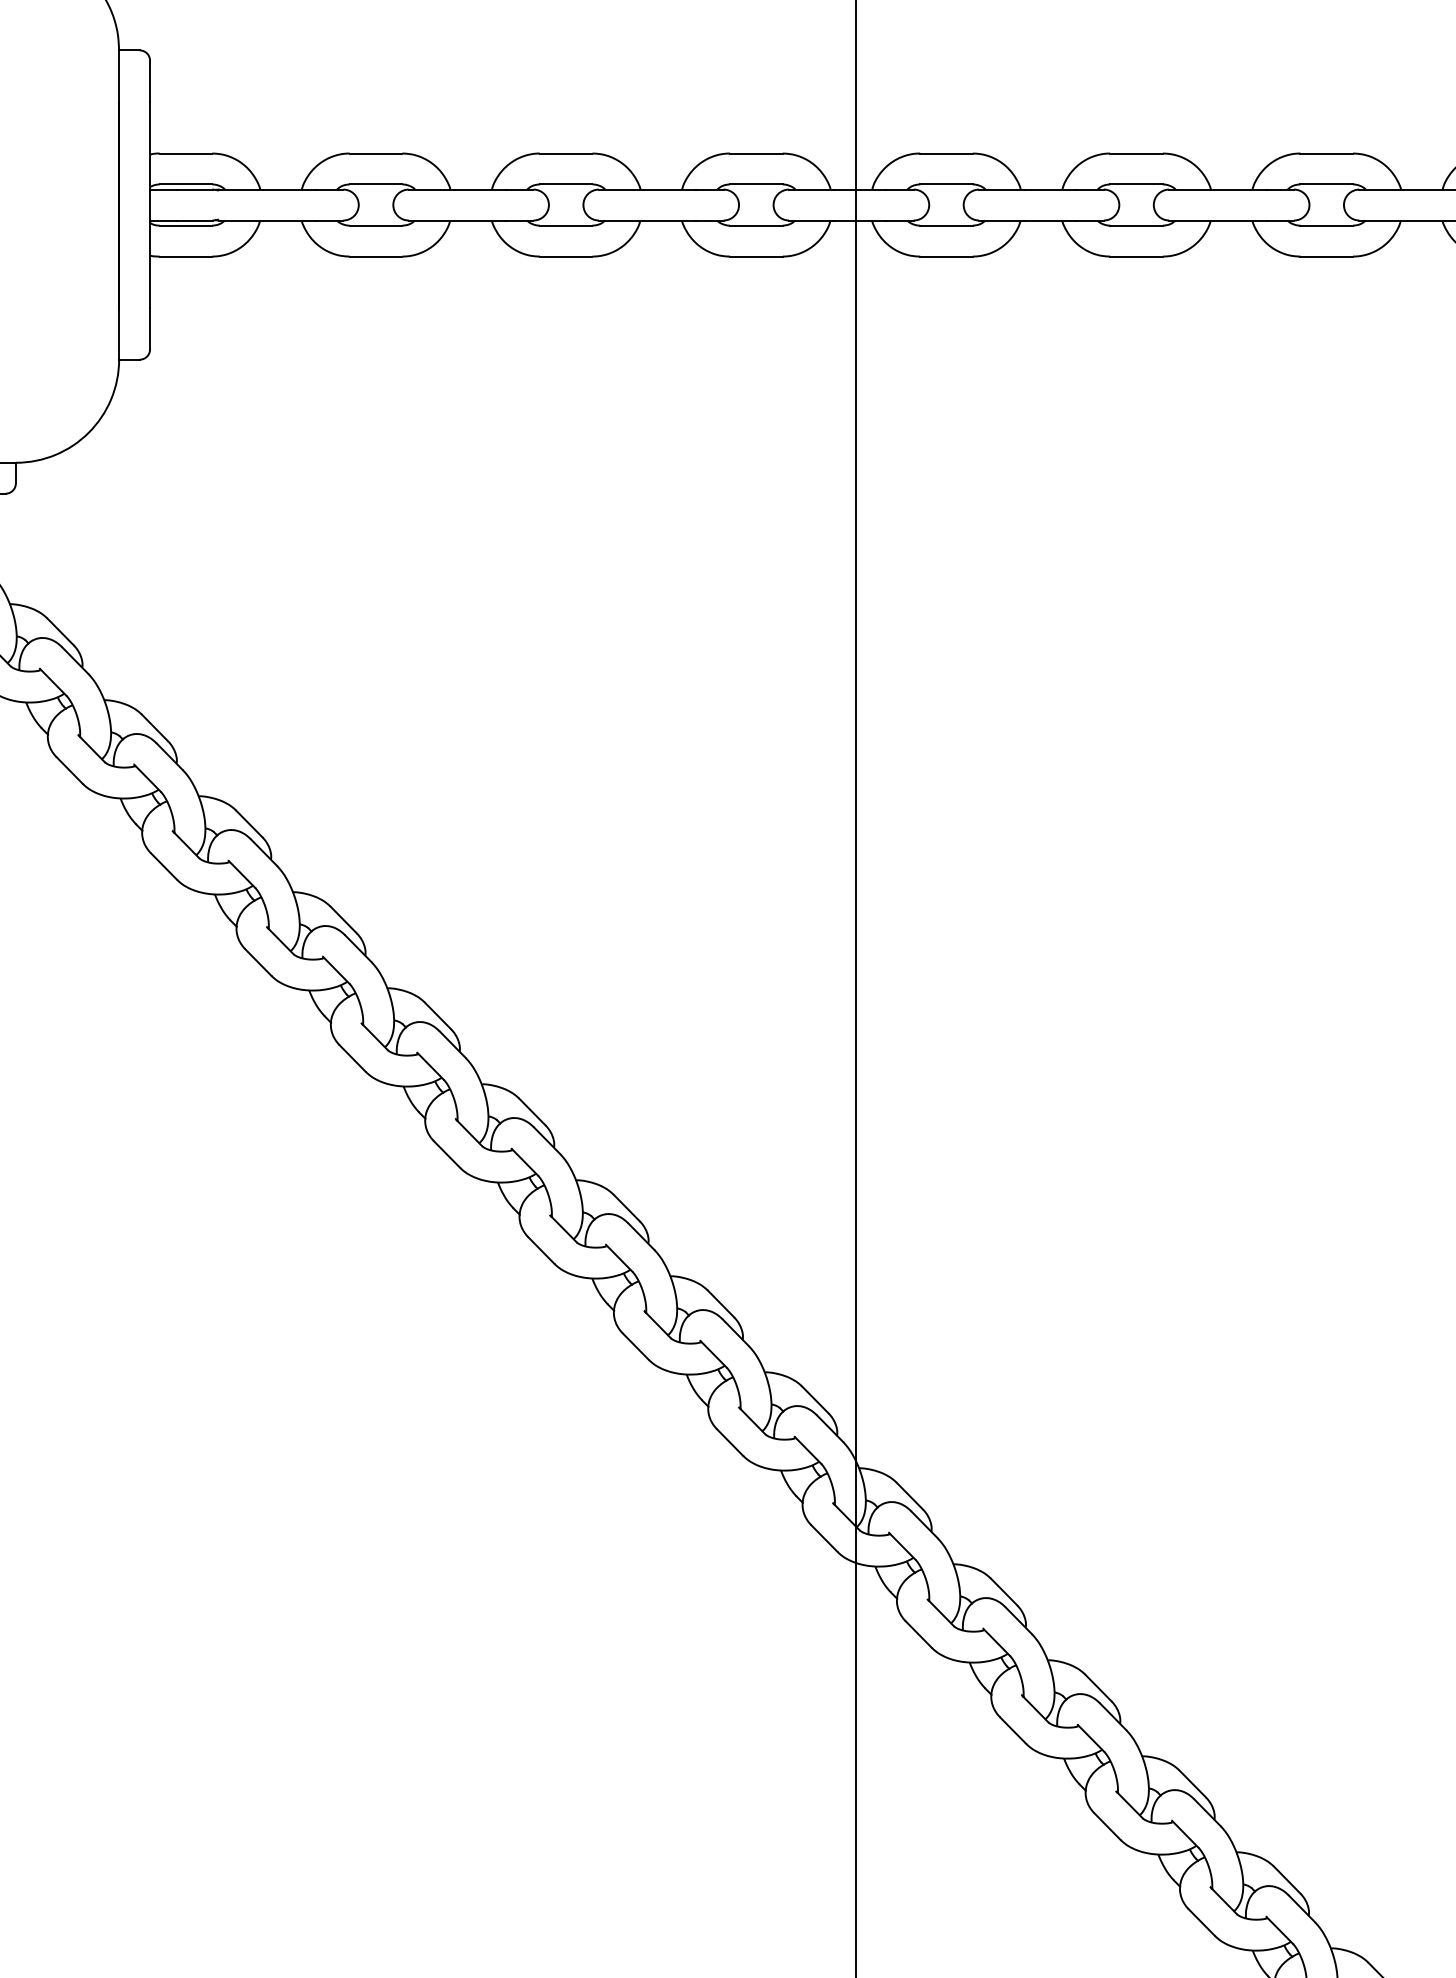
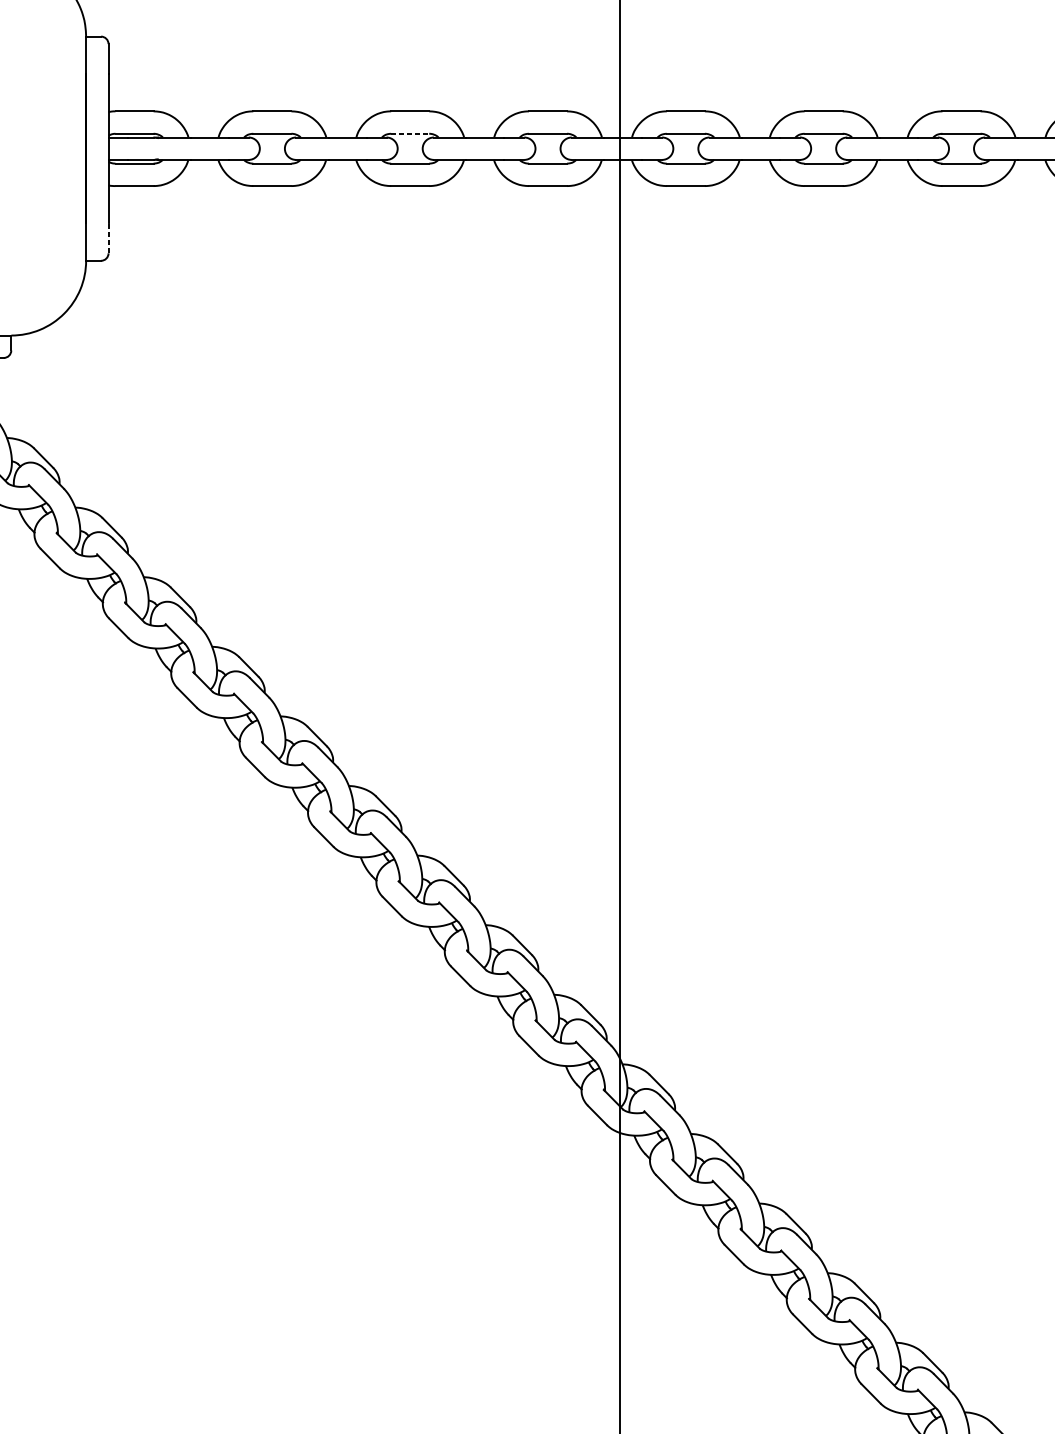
line: (566, 184) -> (410, 133), solid -> dashed
line: (150, 328) -> (108, 238), solid -> dashed

